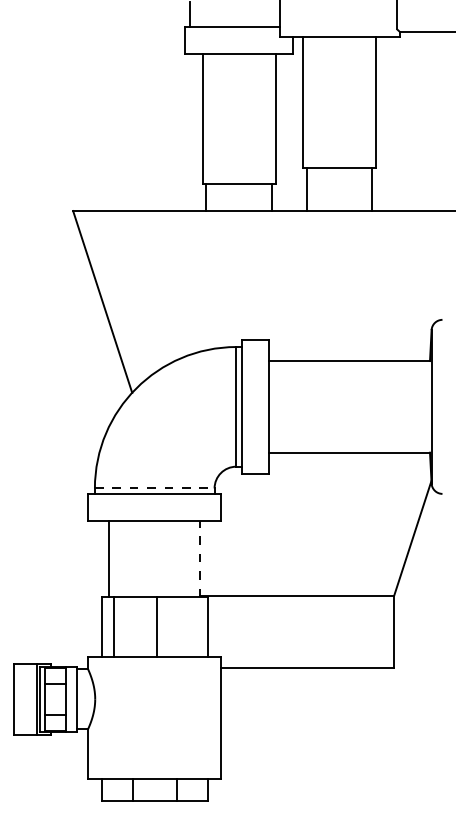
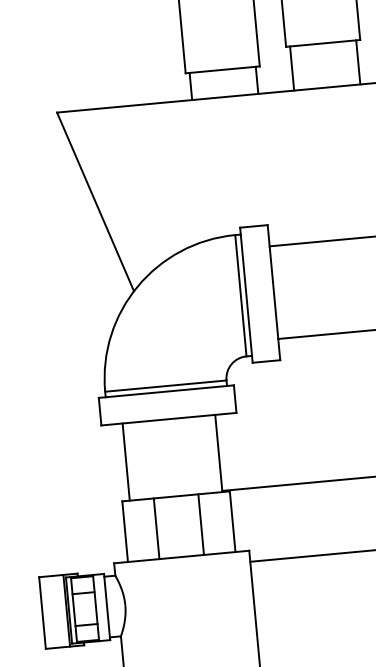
line: (154, 488) -> (165, 386), dashed -> solid
line: (200, 558) -> (218, 452), dashed -> solid
line: (113, 627) -> (156, 529), moved
line: (156, 627) -> (200, 525), moved

